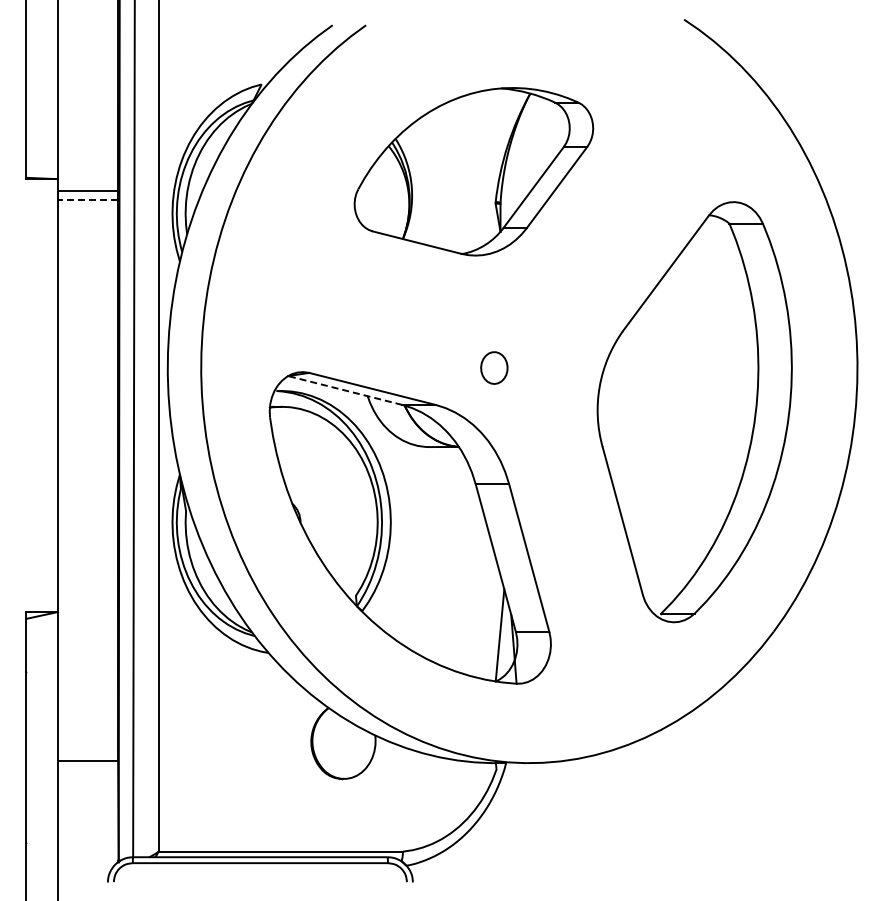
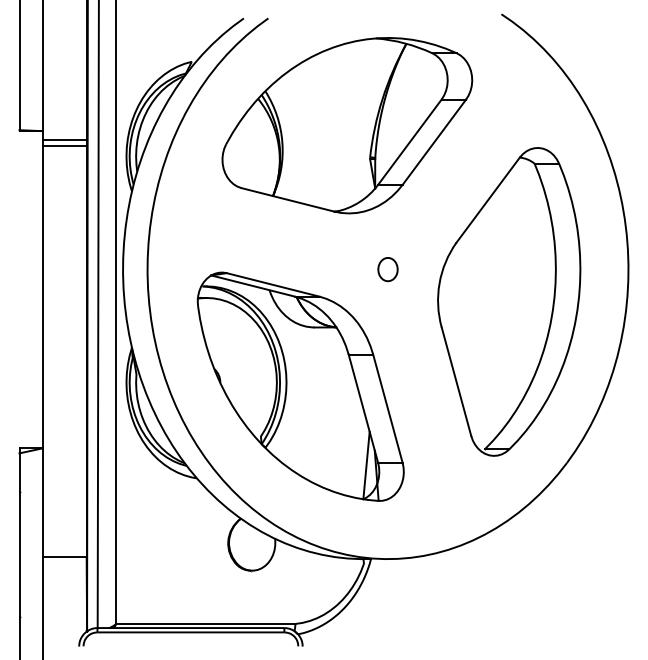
part: (473, 171) -> (347, 125), size x1.43
line: (87, 199) -> (64, 146), dashed -> solid
part: (494, 367) -> (388, 269), moved
line: (345, 390) -> (253, 286), dashed -> solid

